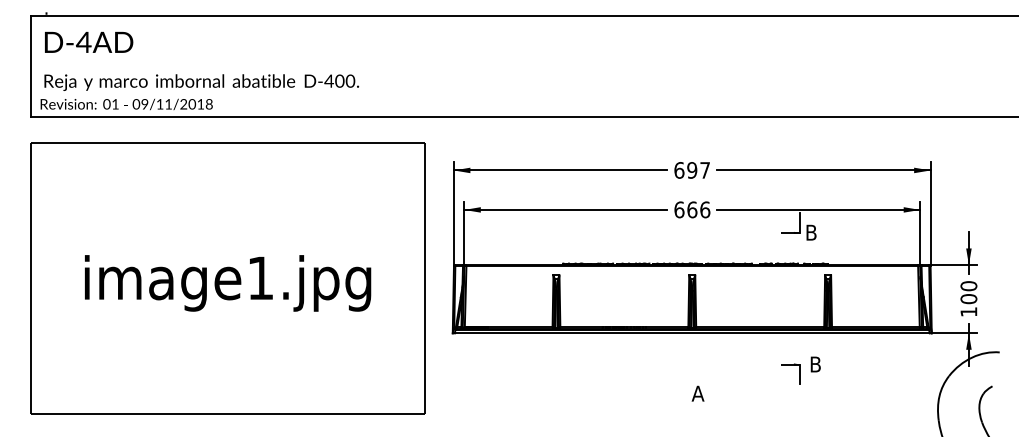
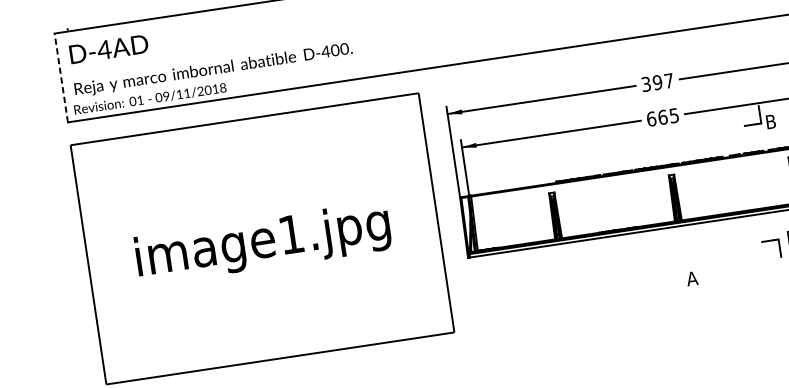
line: (31, 65) -> (61, 77), solid -> dashed
text: (679, 170) -> (646, 84), 697 -> 397
text: (705, 209) -> (674, 115), 666 -> 665

